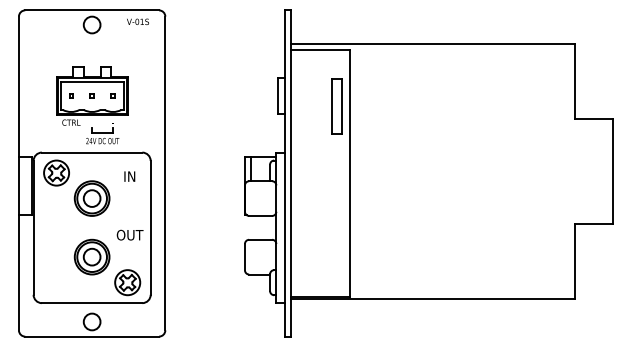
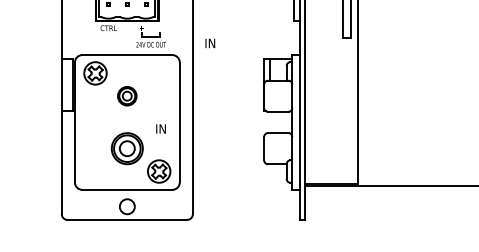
part: (102, 133) -> (150, 37), moved
text: (129, 176) -> (210, 43), moved
part: (91, 198) -> (126, 96), size x0.6
text: (129, 234) -> (160, 128), OUT -> IN

